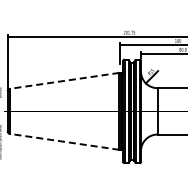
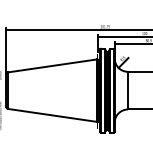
line: (64, 80) -> (52, 65), dashed -> solid
line: (64, 141) -> (52, 115), dashed -> solid

